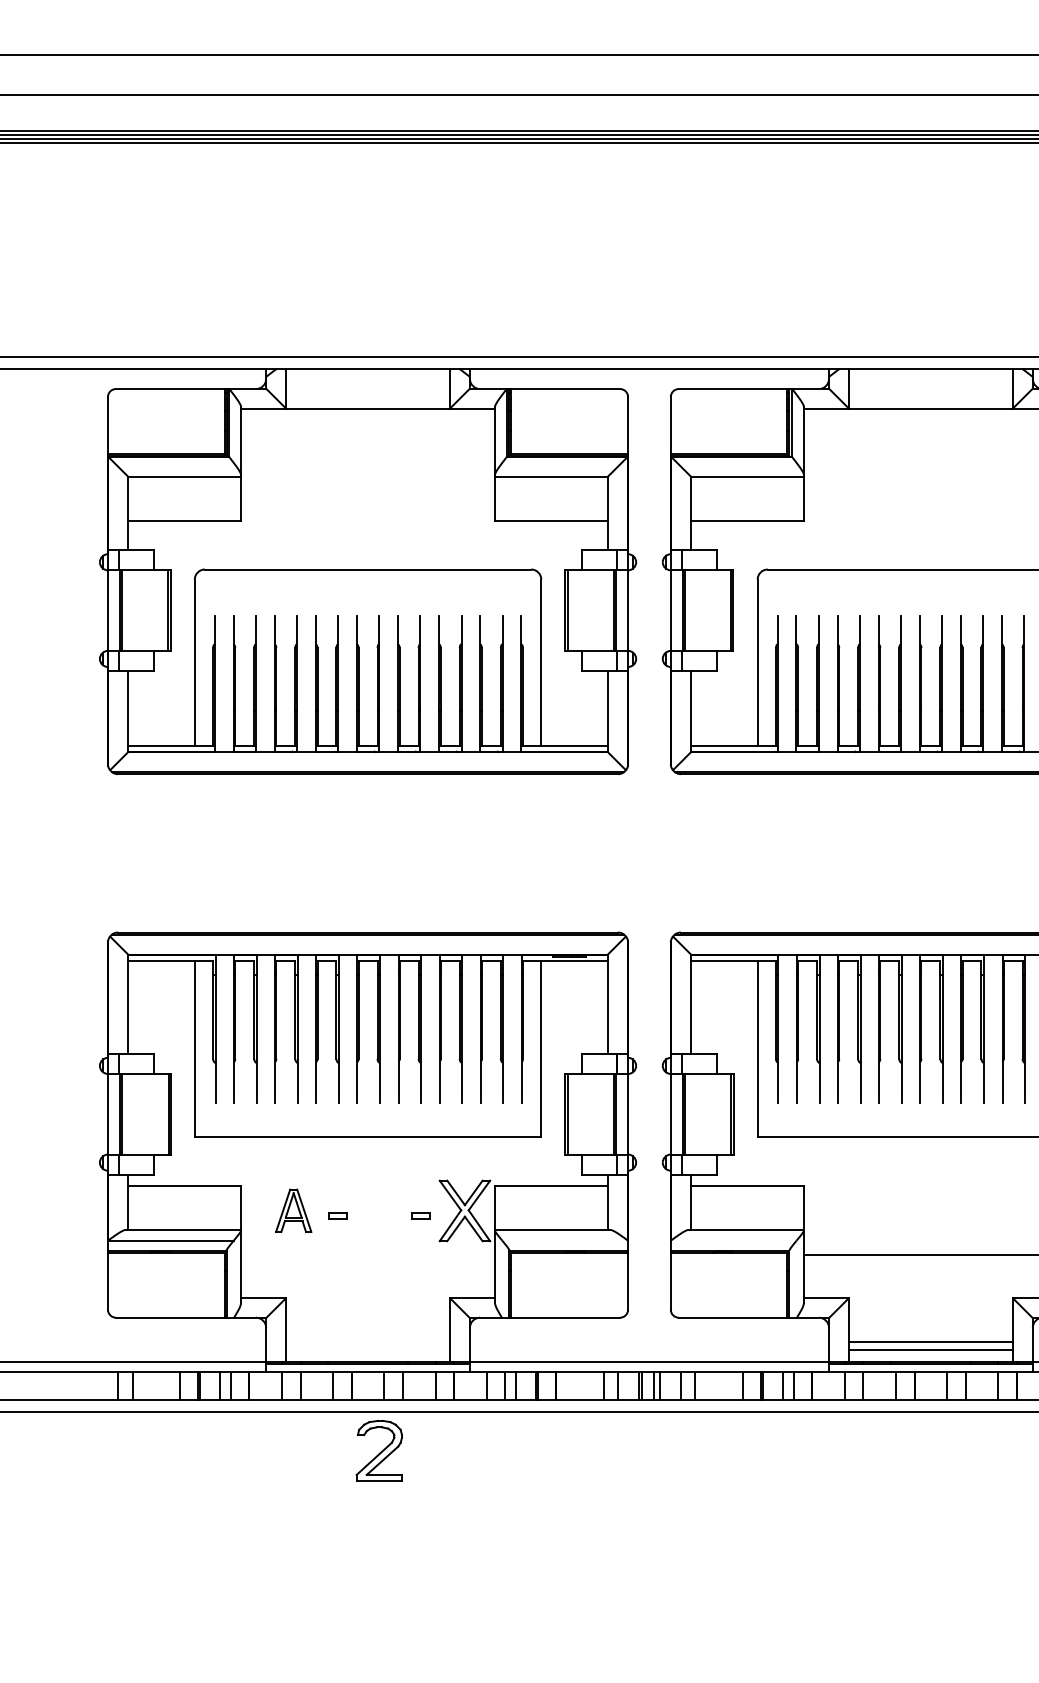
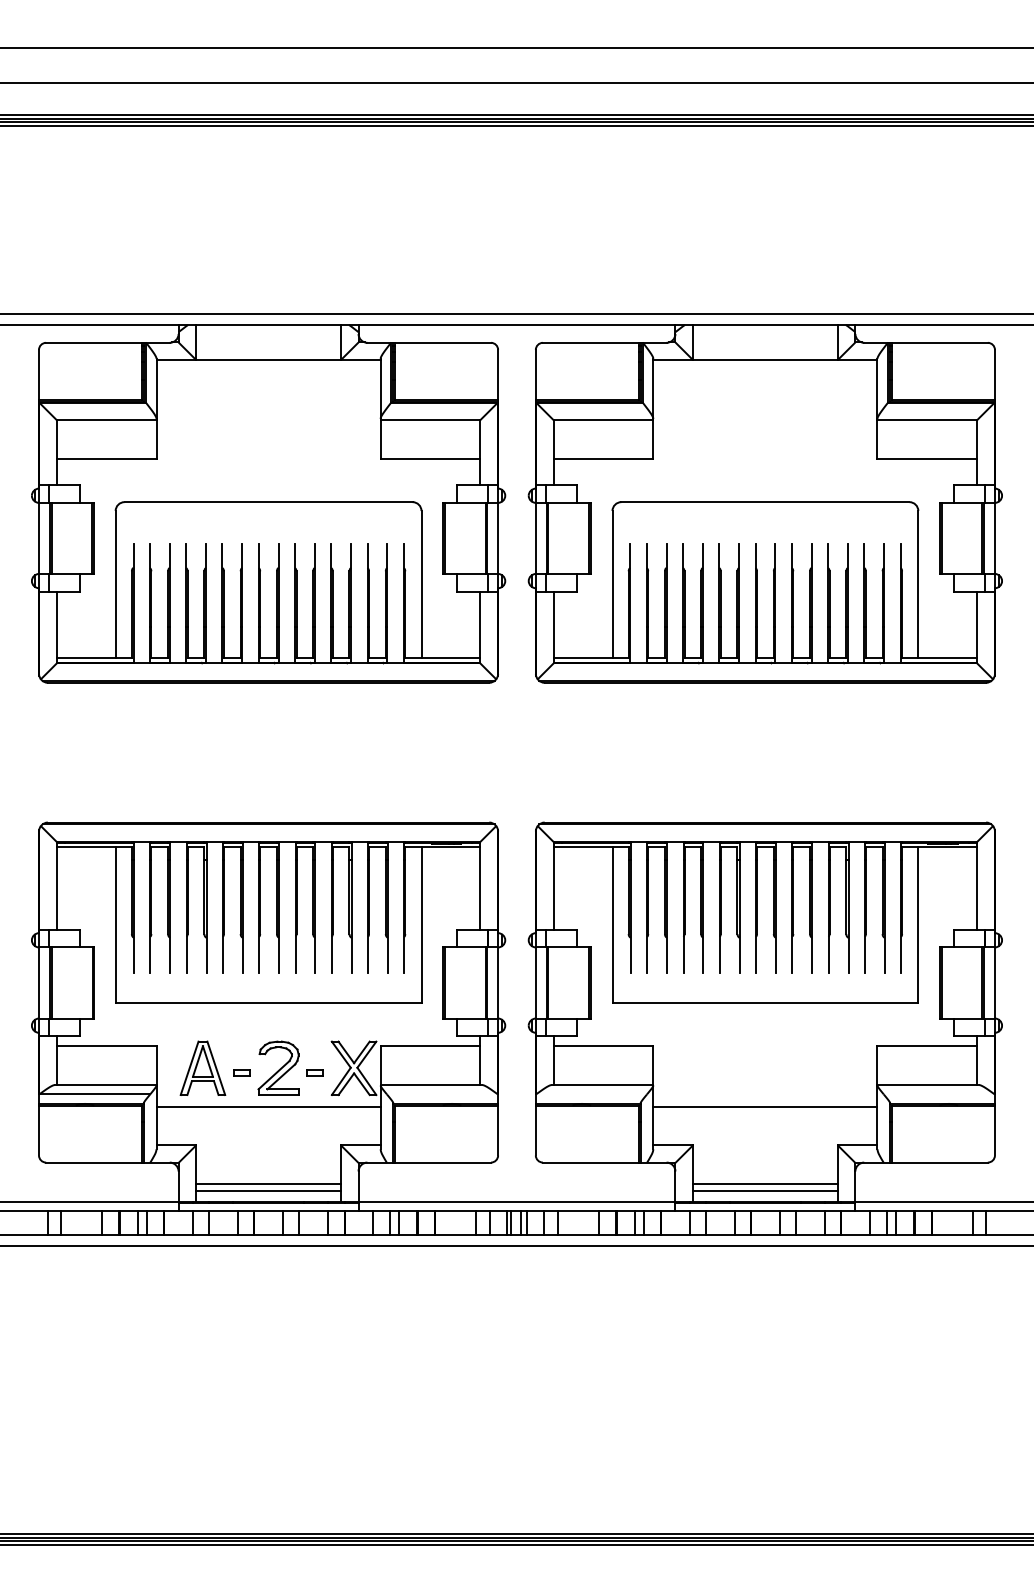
part: (293, 1210) -> (202, 1067), size x1.43
line: (367, 1255) -> (268, 1107), added
line: (367, 1341) -> (268, 1183), added
line: (367, 1350) -> (268, 1191), added
part: (379, 1450) -> (278, 1067), moved

